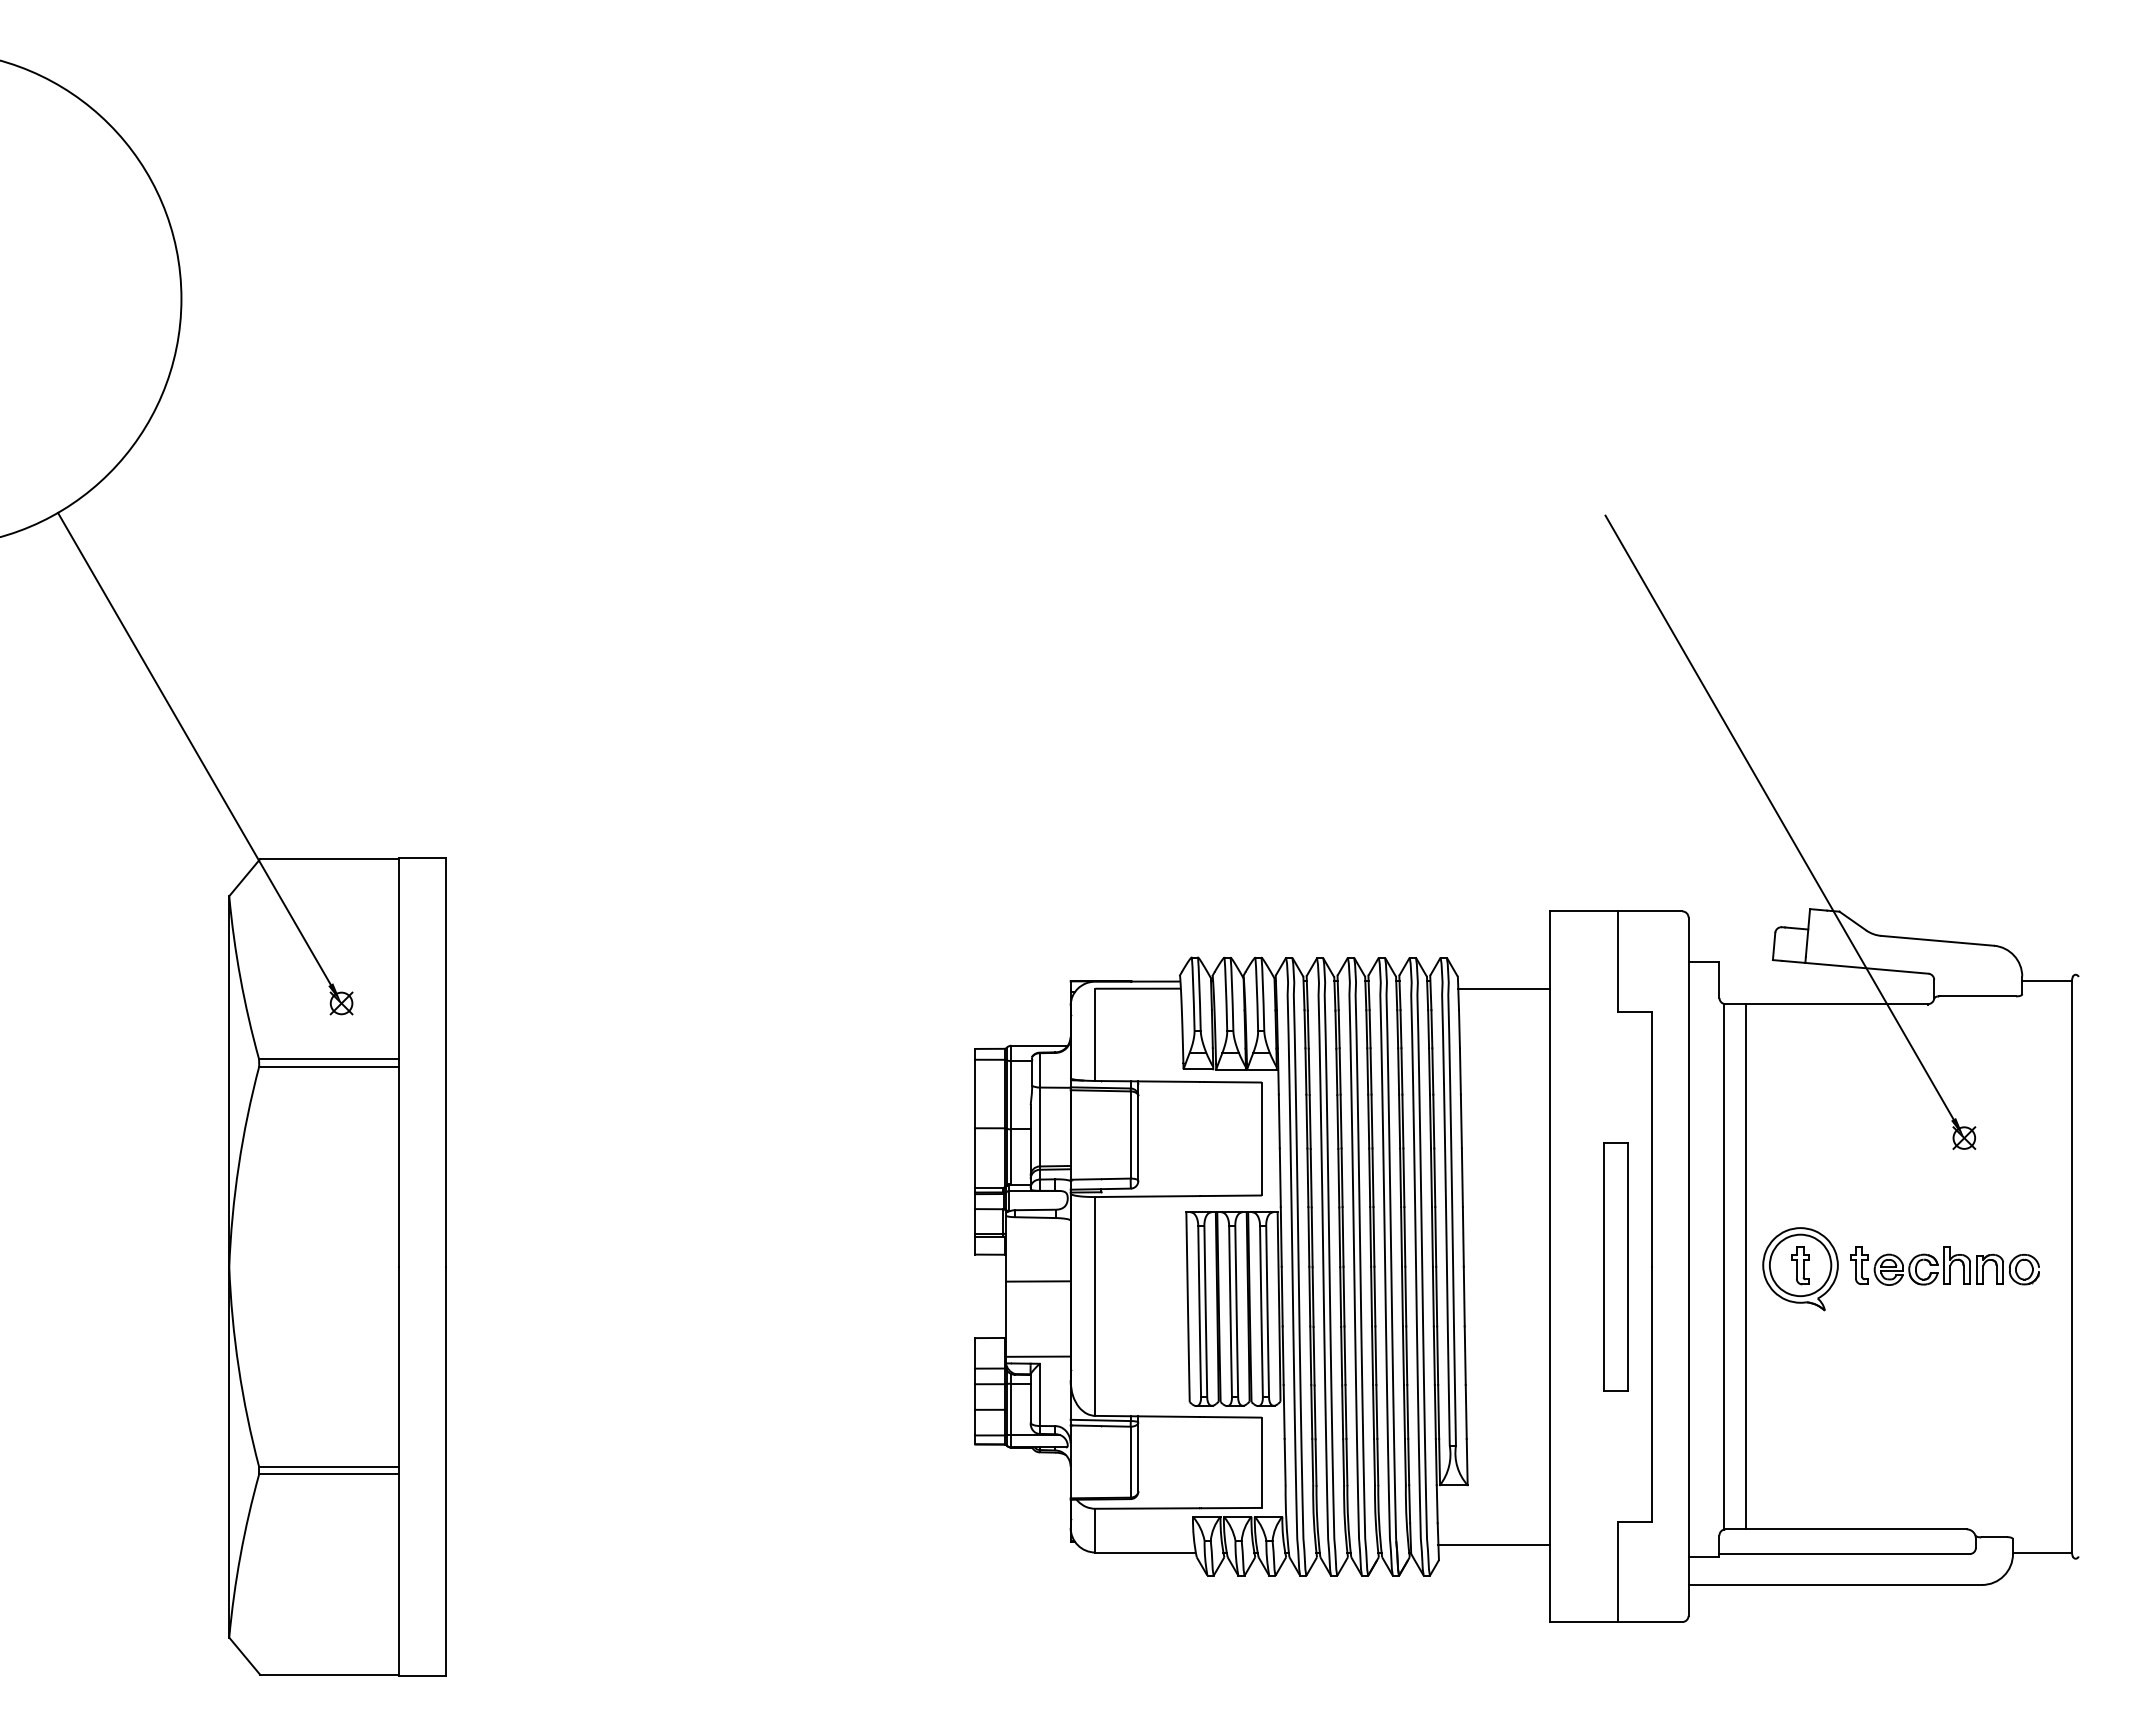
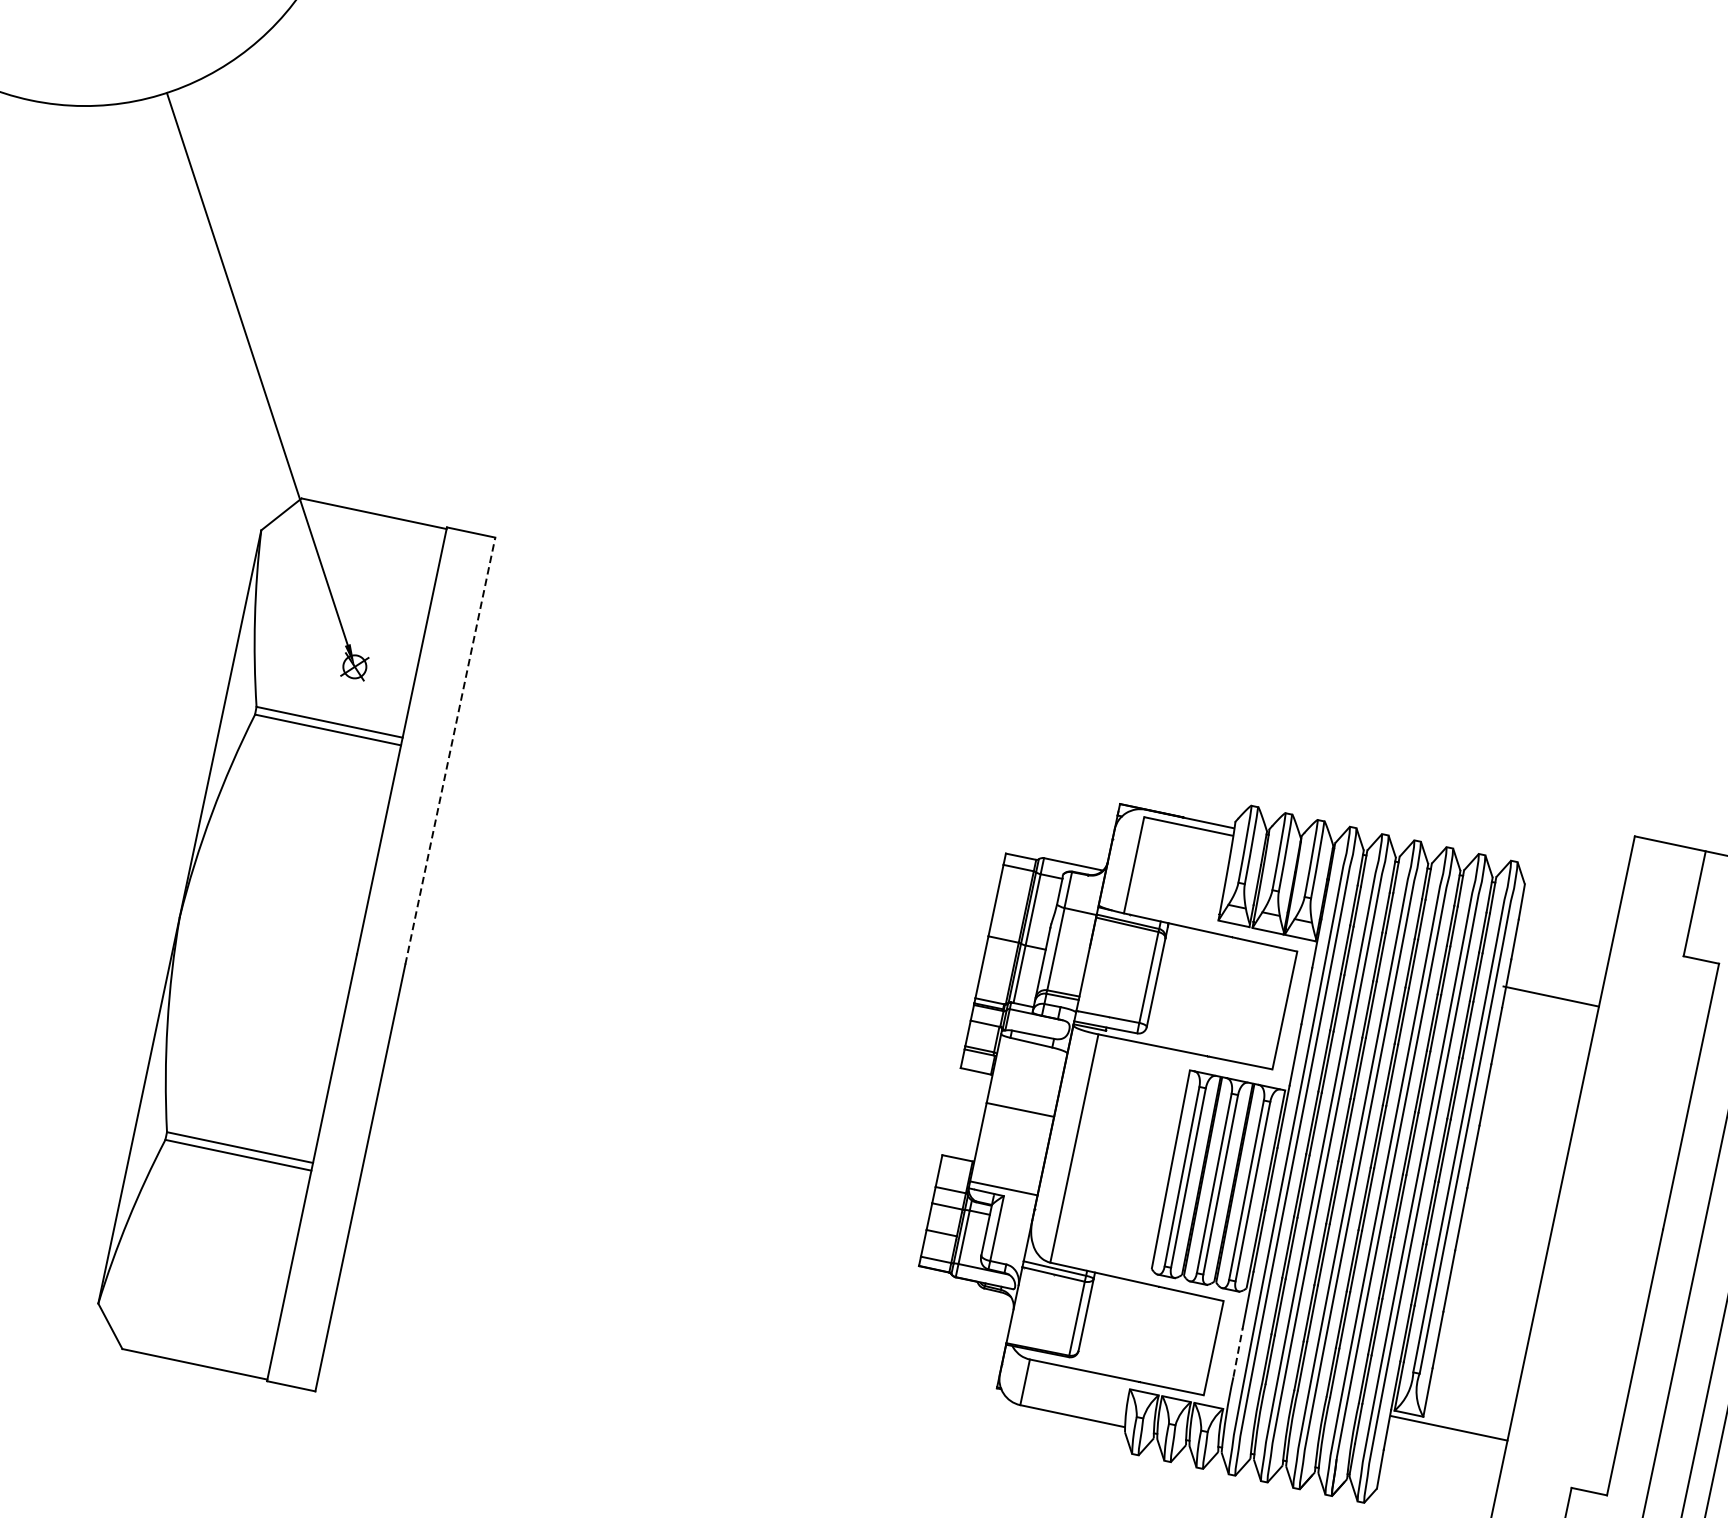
line: (1503, 988) -> (1551, 996), moved
line: (445, 1062) -> (450, 751), solid -> dashed
part: (1615, 1266) -> (1625, 1221), removed
line: (1285, 1461) -> (1238, 1352), solid -> dashed
line: (1493, 1544) -> (1449, 1427), moved

